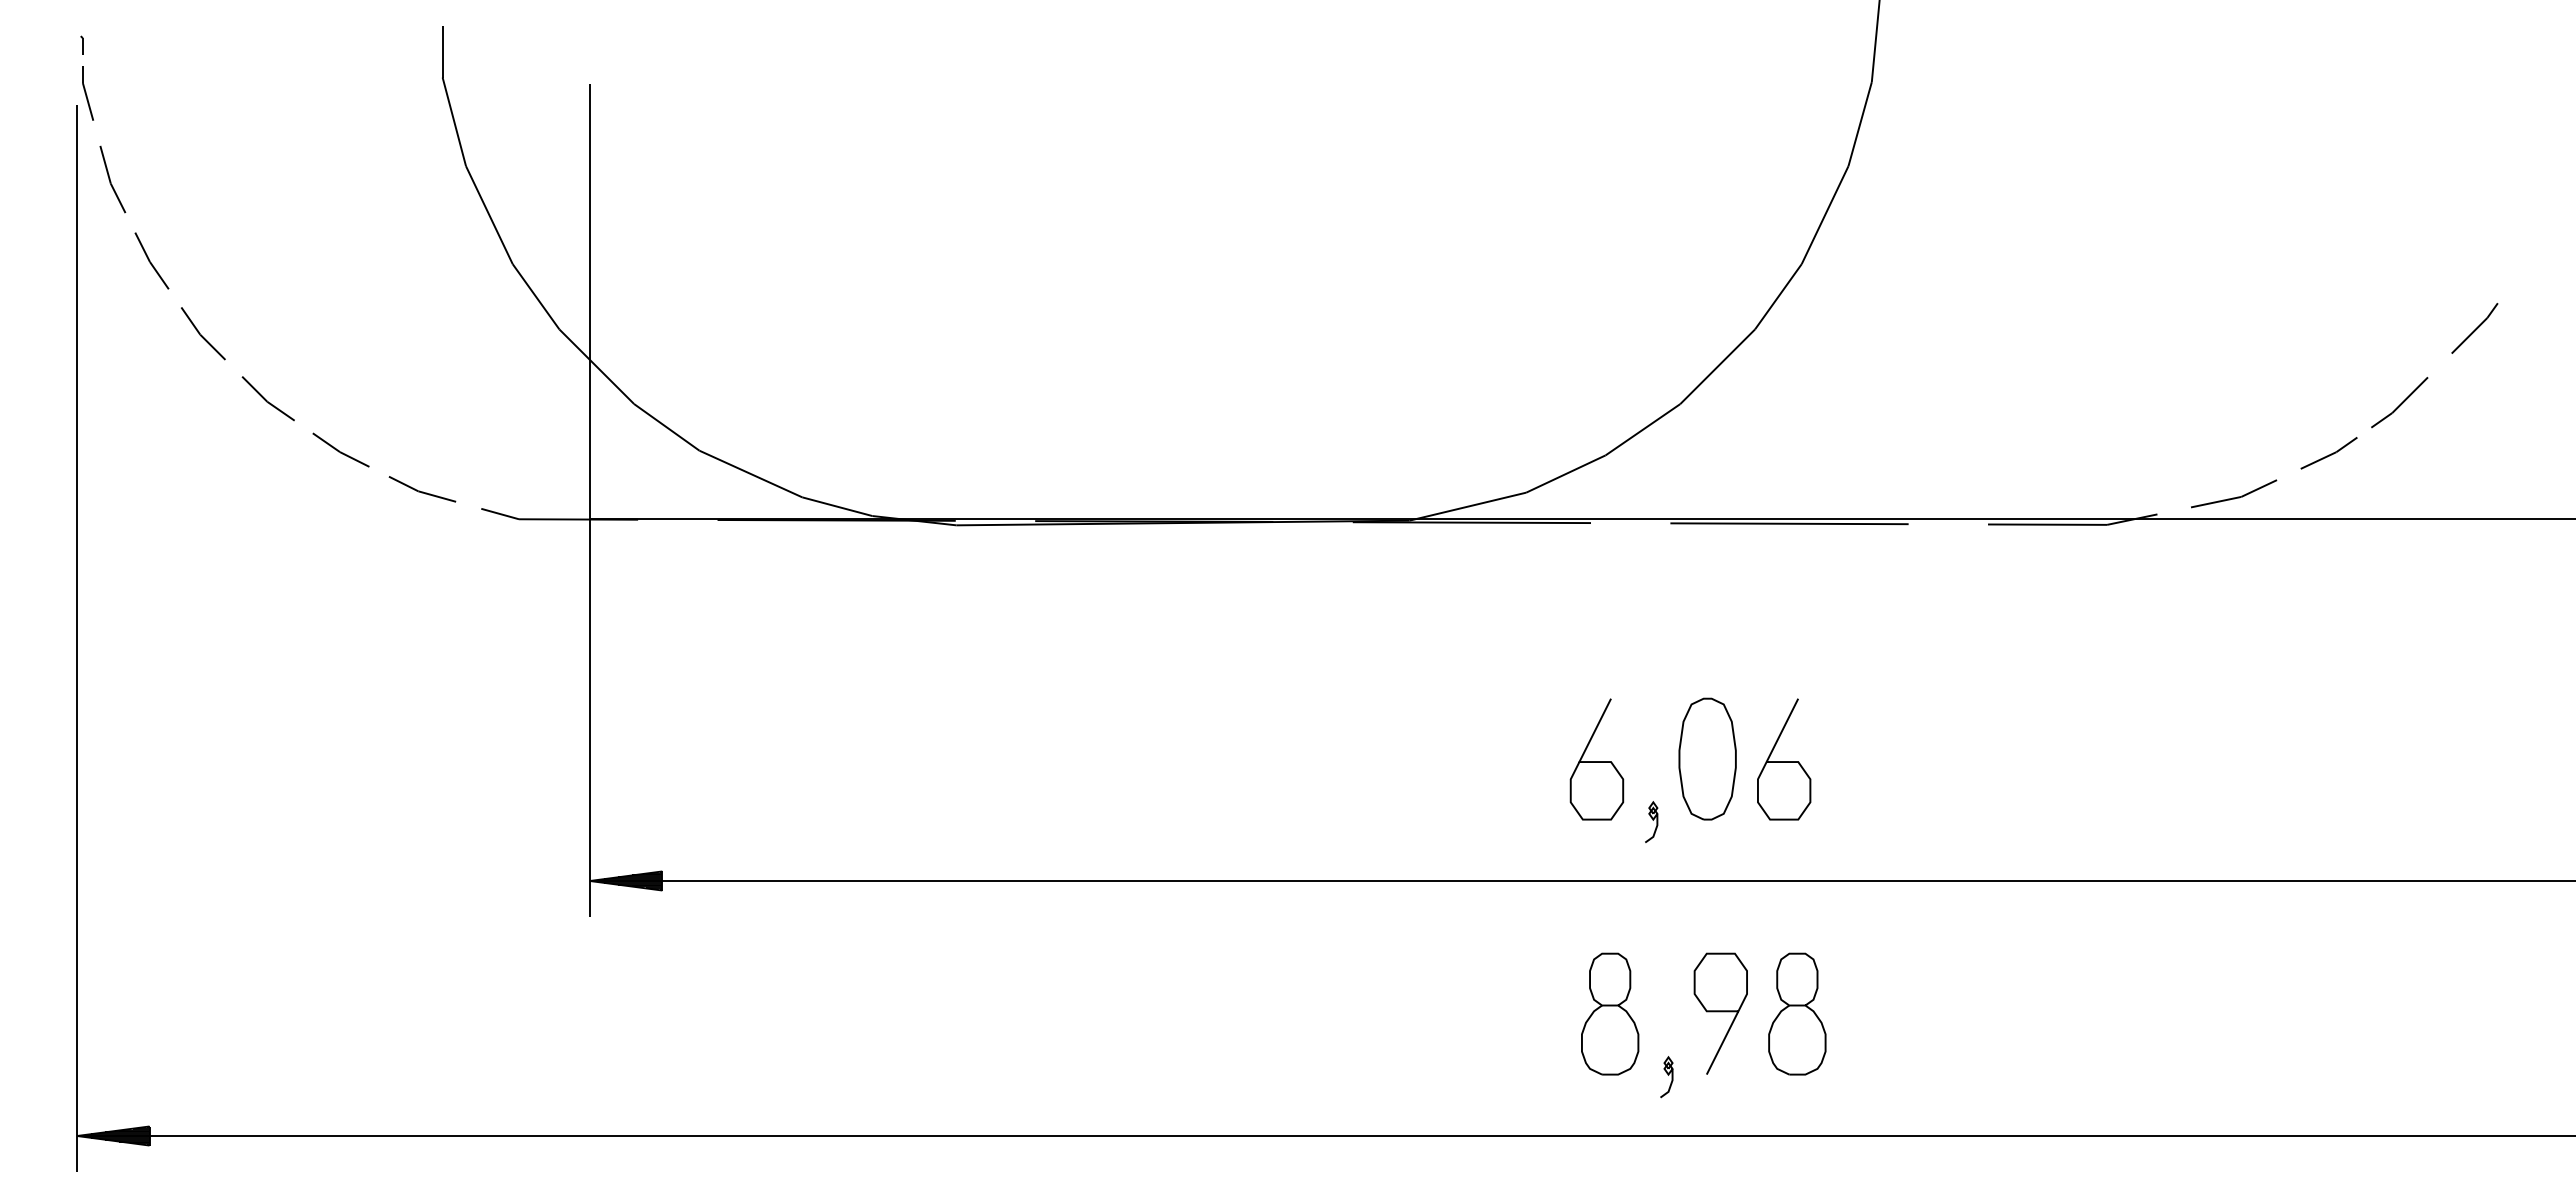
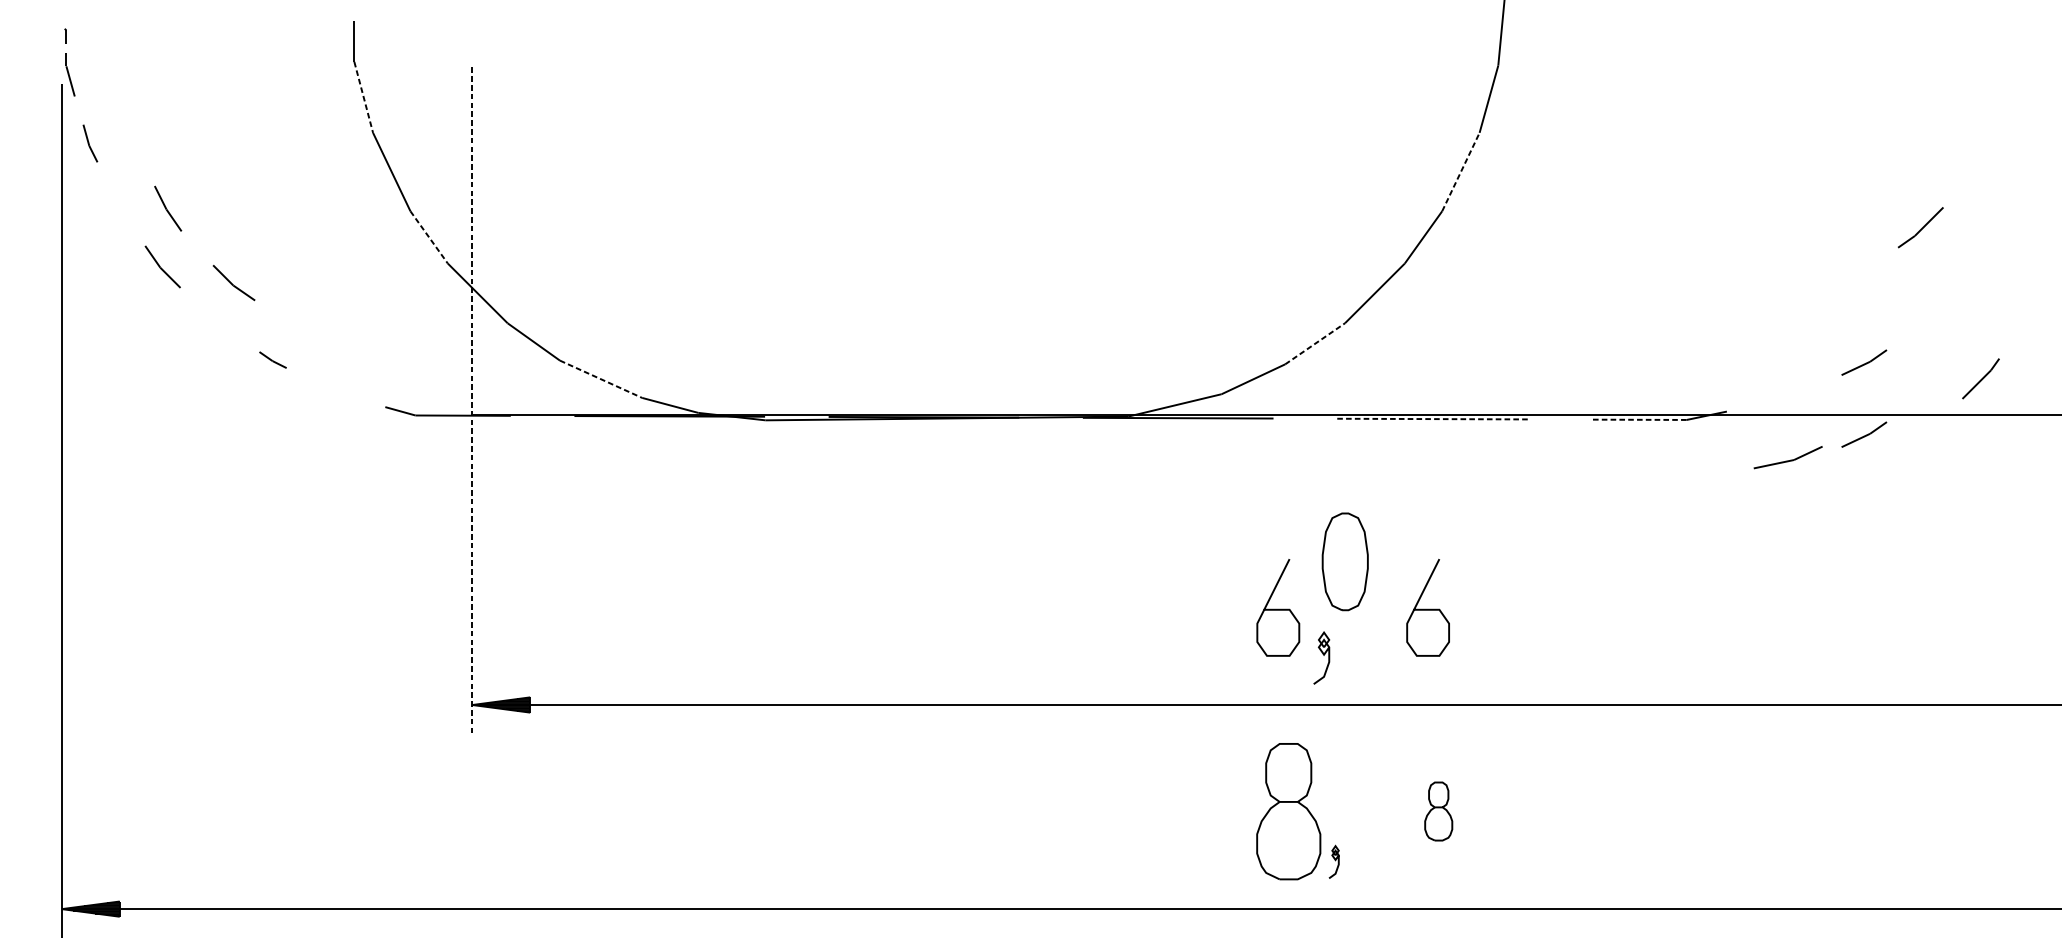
line: (454, 121) -> (363, 97), solid -> dashed
part: (112, 179) -> (90, 143), size x0.7
line: (1825, 214) -> (1461, 171), solid -> dashed
part: (151, 260) -> (167, 208), moved
line: (536, 297) -> (429, 237), solid -> dashed
part: (2474, 328) -> (1980, 378), moved
part: (267, 398) -> (233, 282), moved
part: (2399, 402) -> (1920, 227), moved
line: (1643, 429) -> (1315, 343), solid -> dashed
part: (340, 449) -> (272, 359), size x0.6
line: (751, 474) -> (601, 379), solid -> dashed
part: (422, 489) -> (338, 391), removed
part: (2234, 493) -> (1788, 457), moved
line: (590, 501) -> (472, 401), solid -> dashed
line: (1789, 523) -> (1432, 418), solid -> dashed
line: (2047, 524) -> (1638, 419), solid -> dashed
part: (2328, 543) -> (1863, 434), added
part: (1707, 758) -> (1345, 561), moved
part: (1651, 821) -> (1321, 657), size x1.6
curve: (1720, 1012) -> (1377, 810), removed
part: (1610, 1013) -> (1289, 811), size x1.4
part: (1797, 1013) -> (1438, 811), size x0.6

